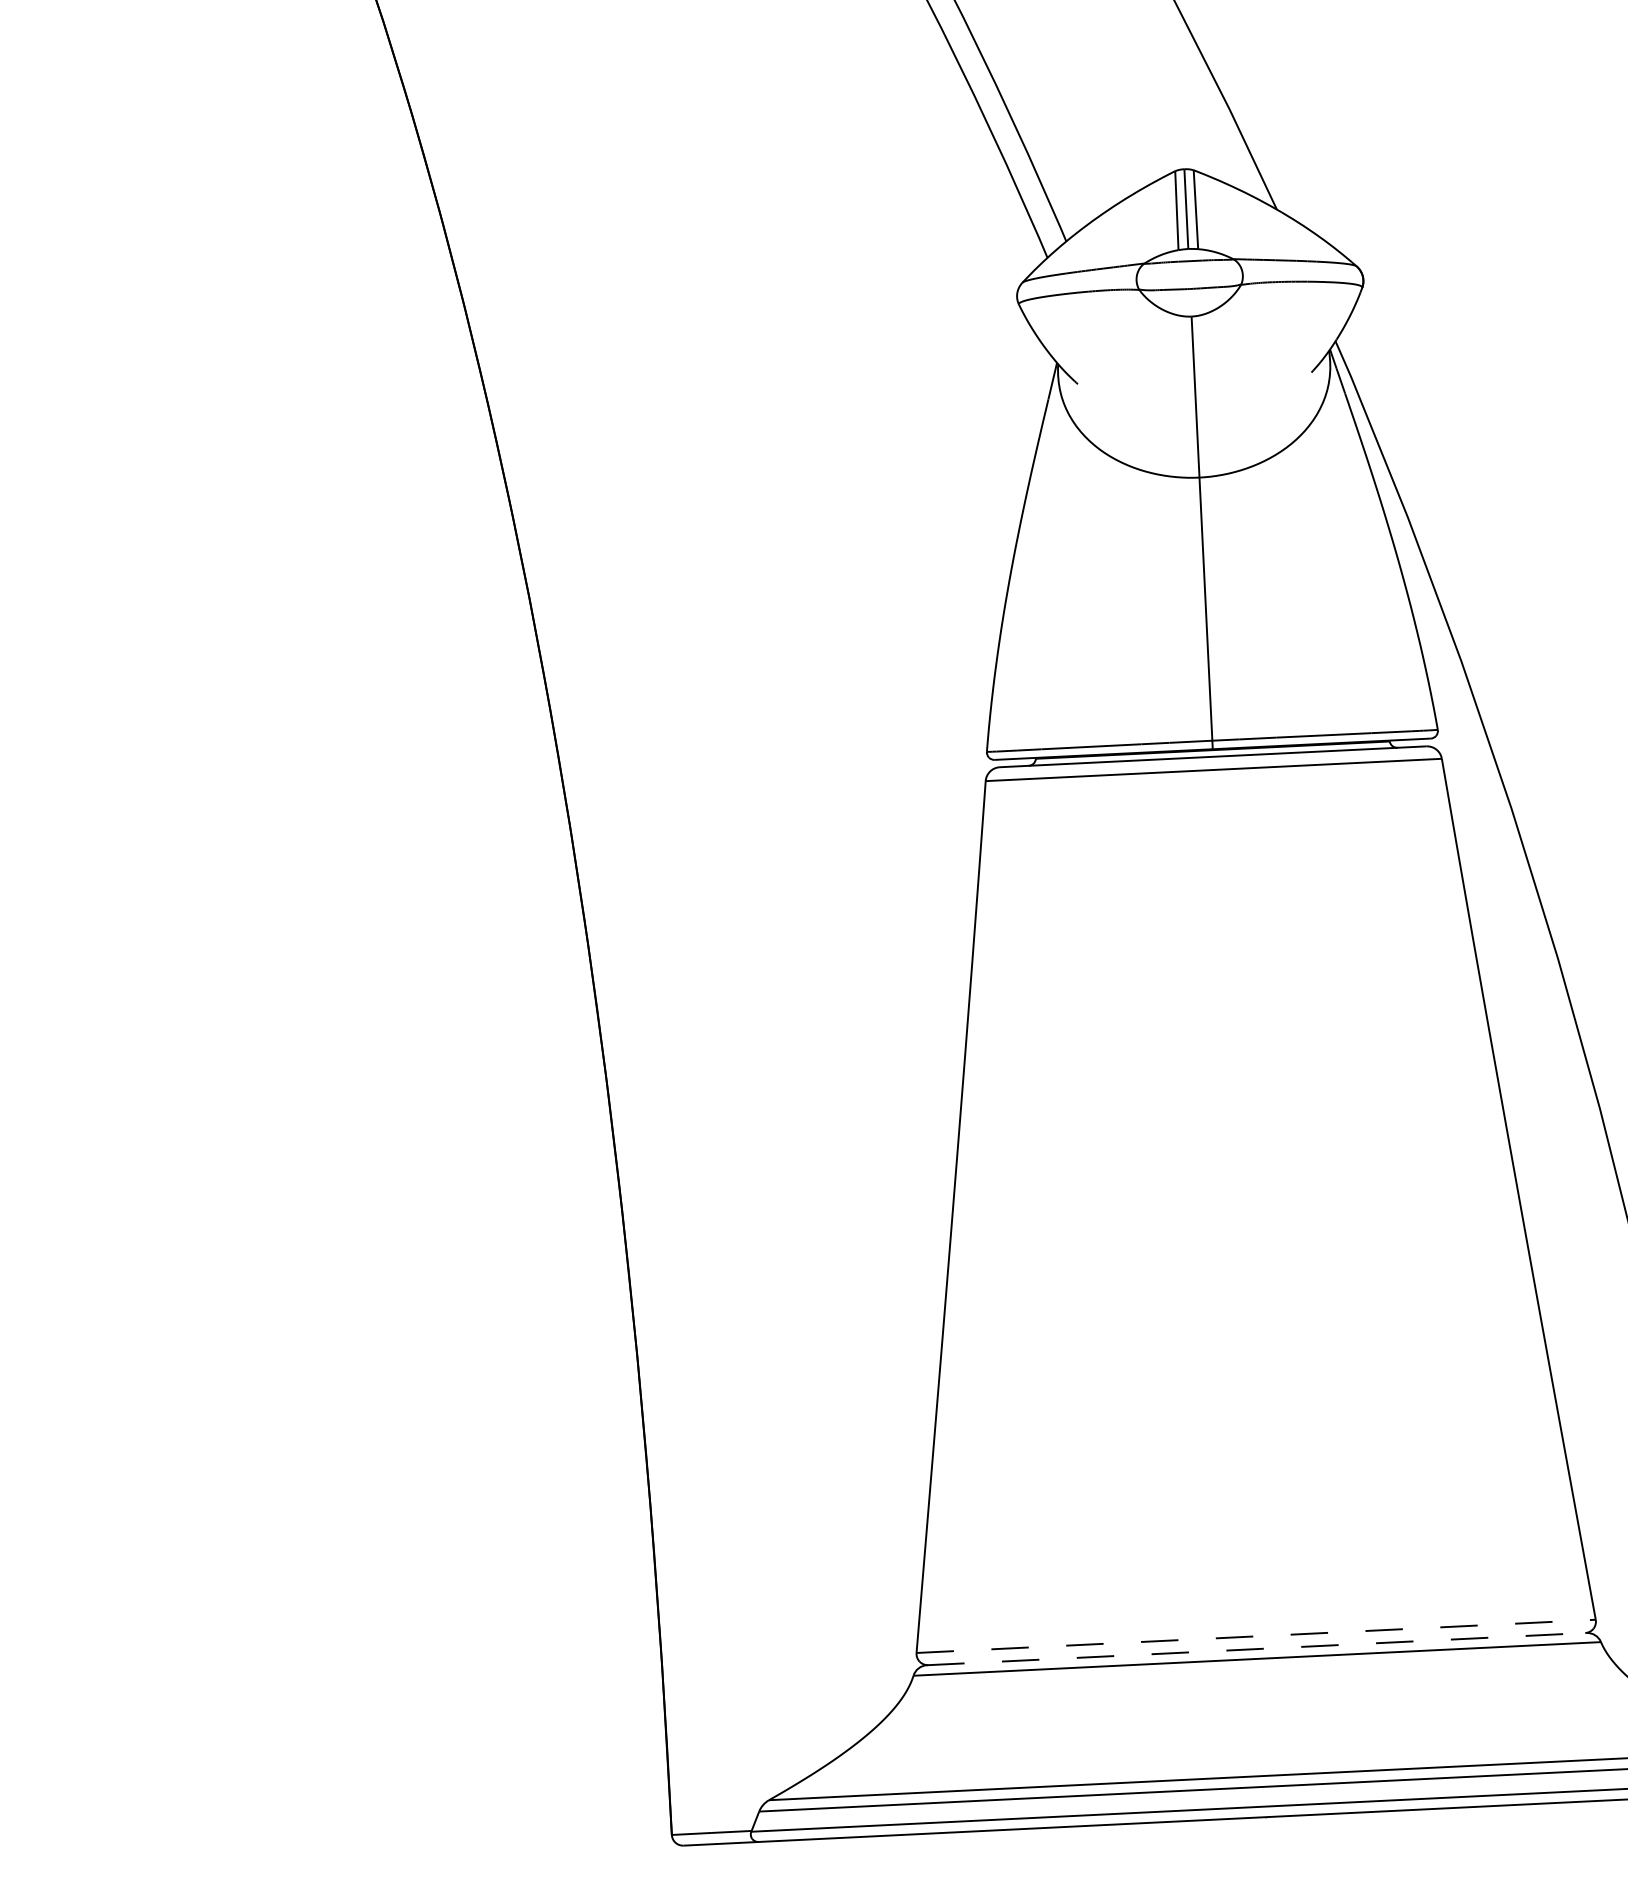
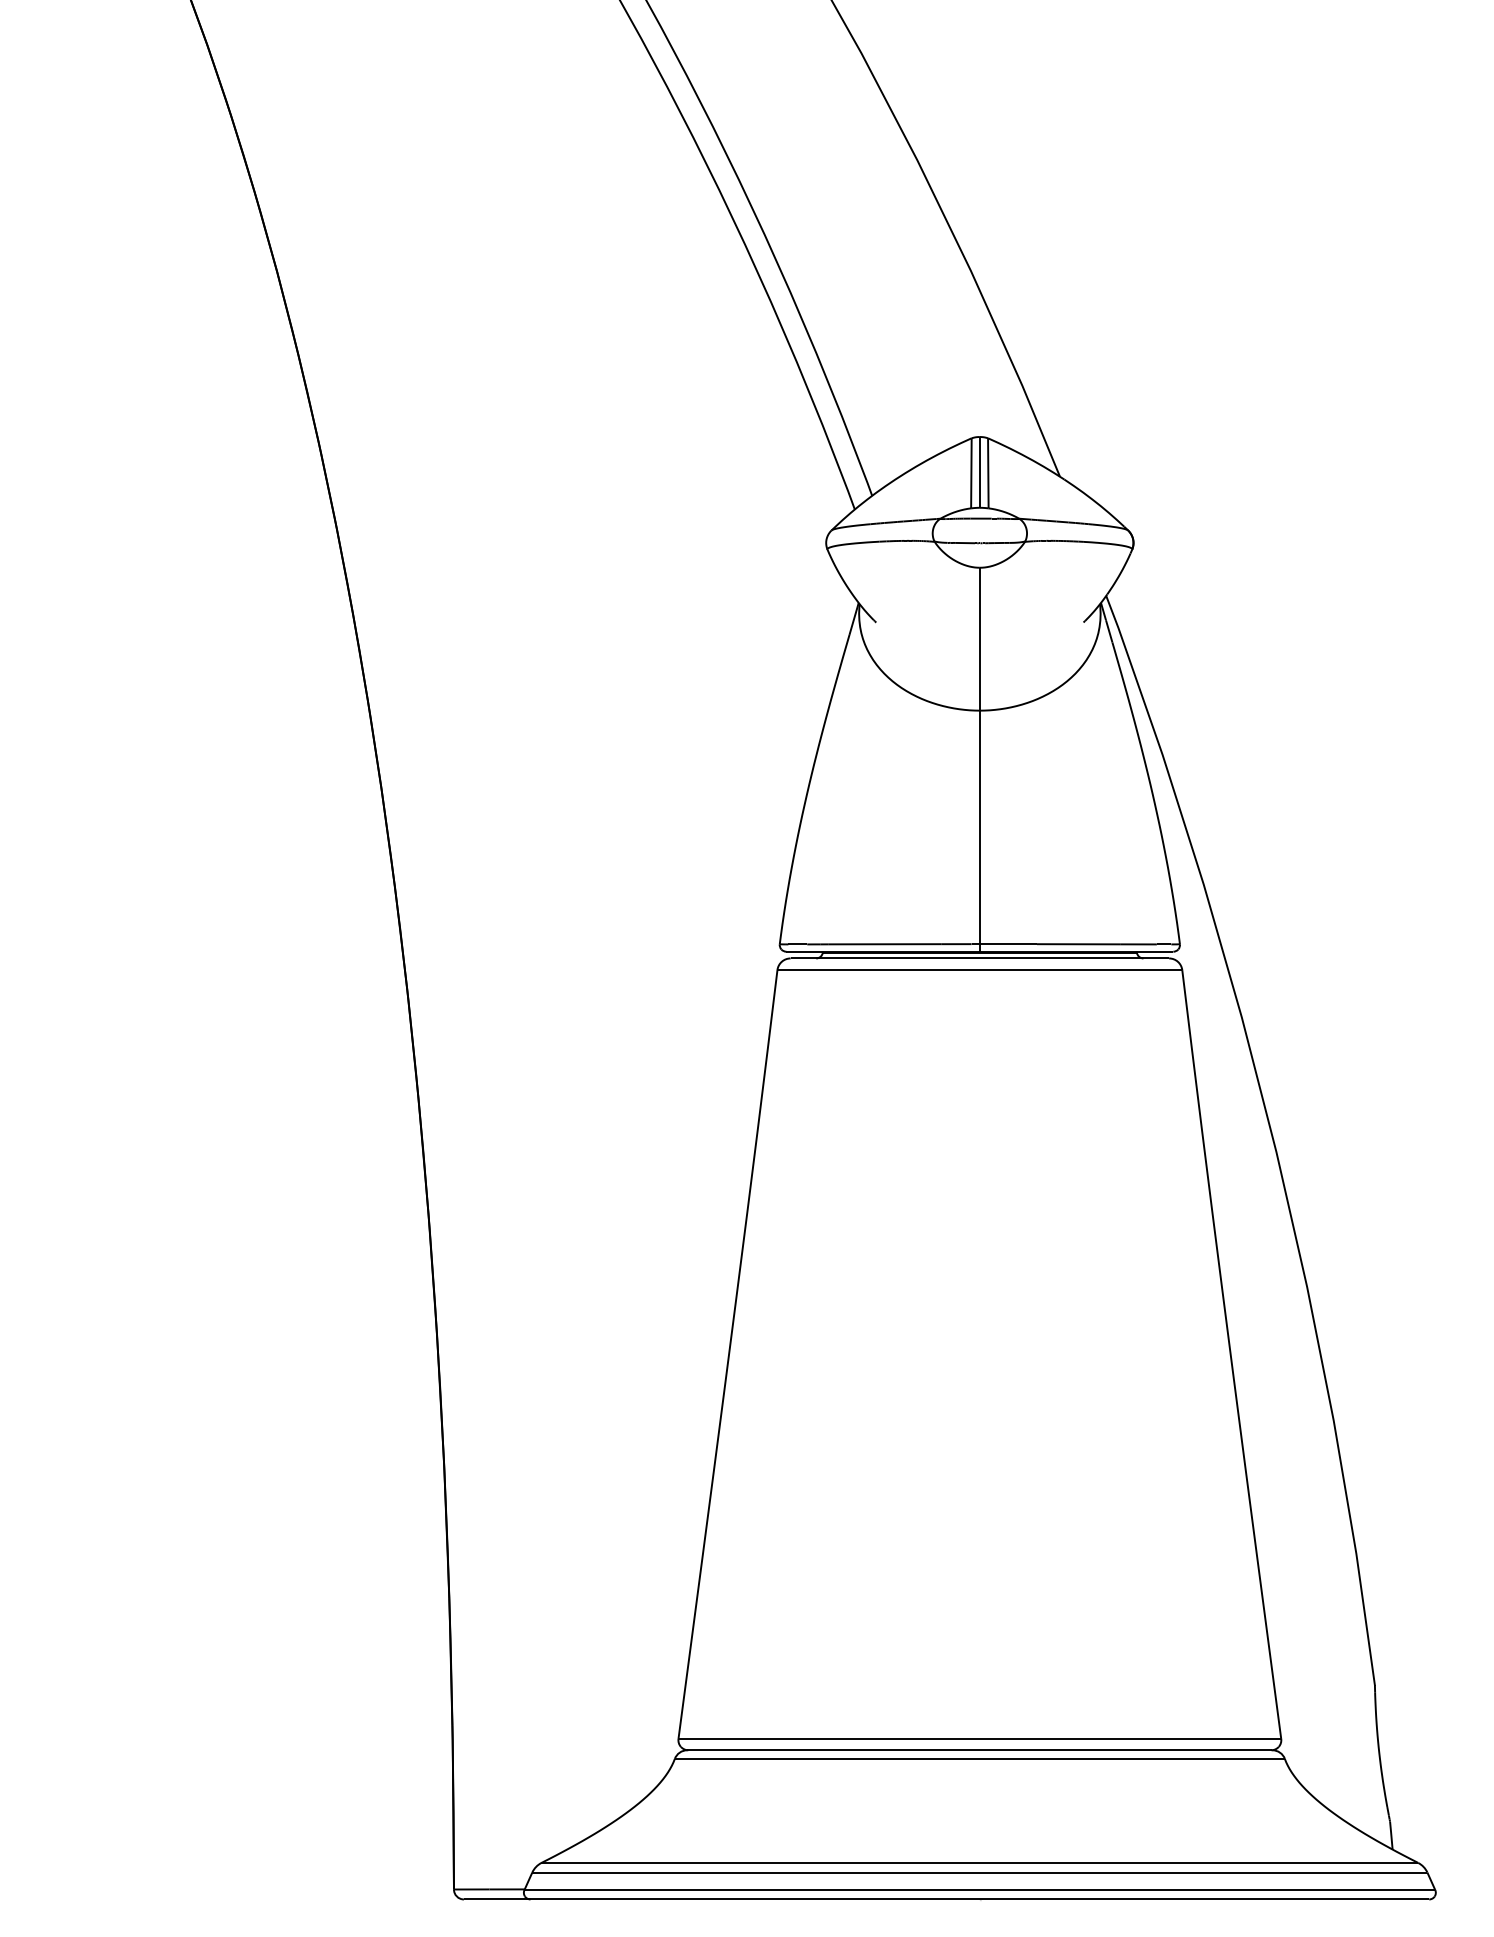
line: (1256, 1635) -> (980, 1738), dashed -> solid
line: (1256, 1649) -> (979, 1750), dashed -> solid

